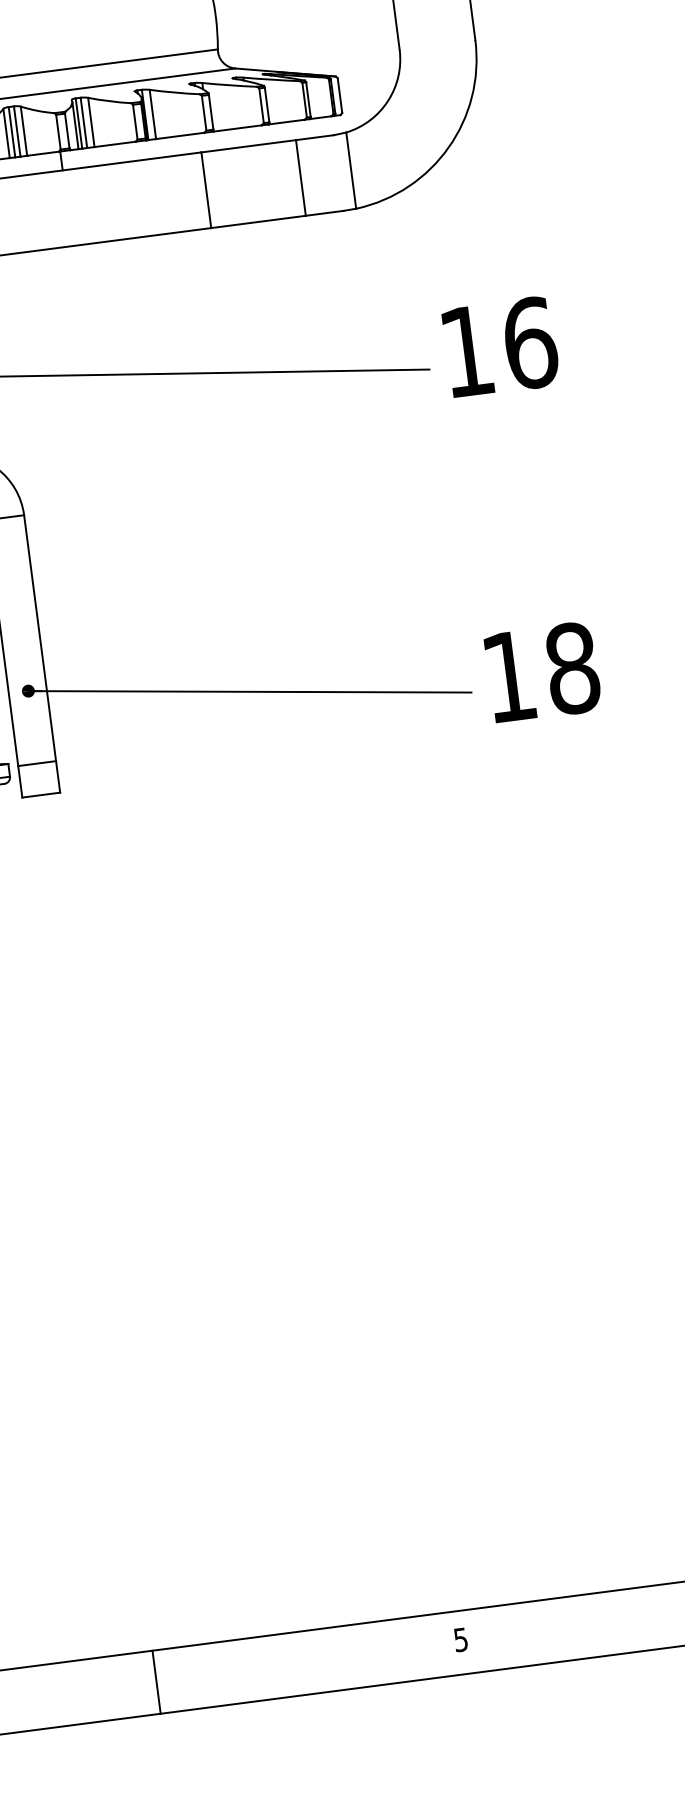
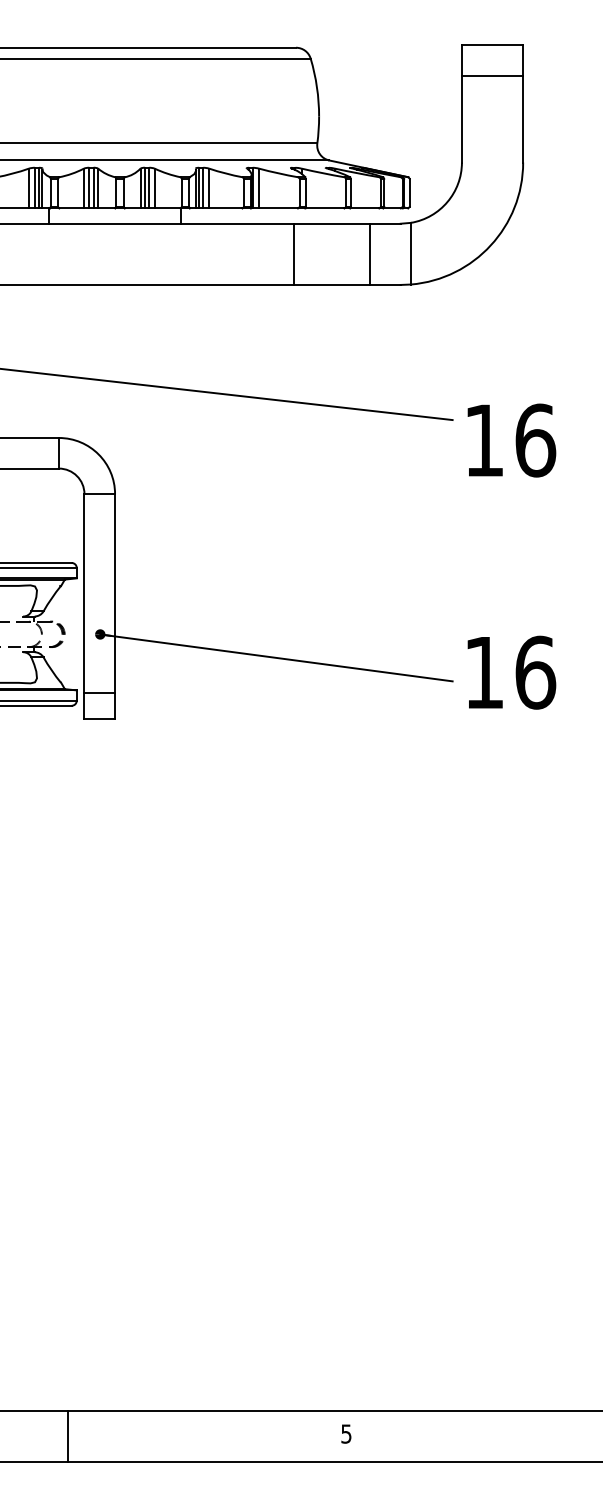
text: (500, 347) -> (511, 440), moved
text: (572, 668) -> (535, 672), 18 -> 16
line: (156, 1681) -> (67, 1435), moved

